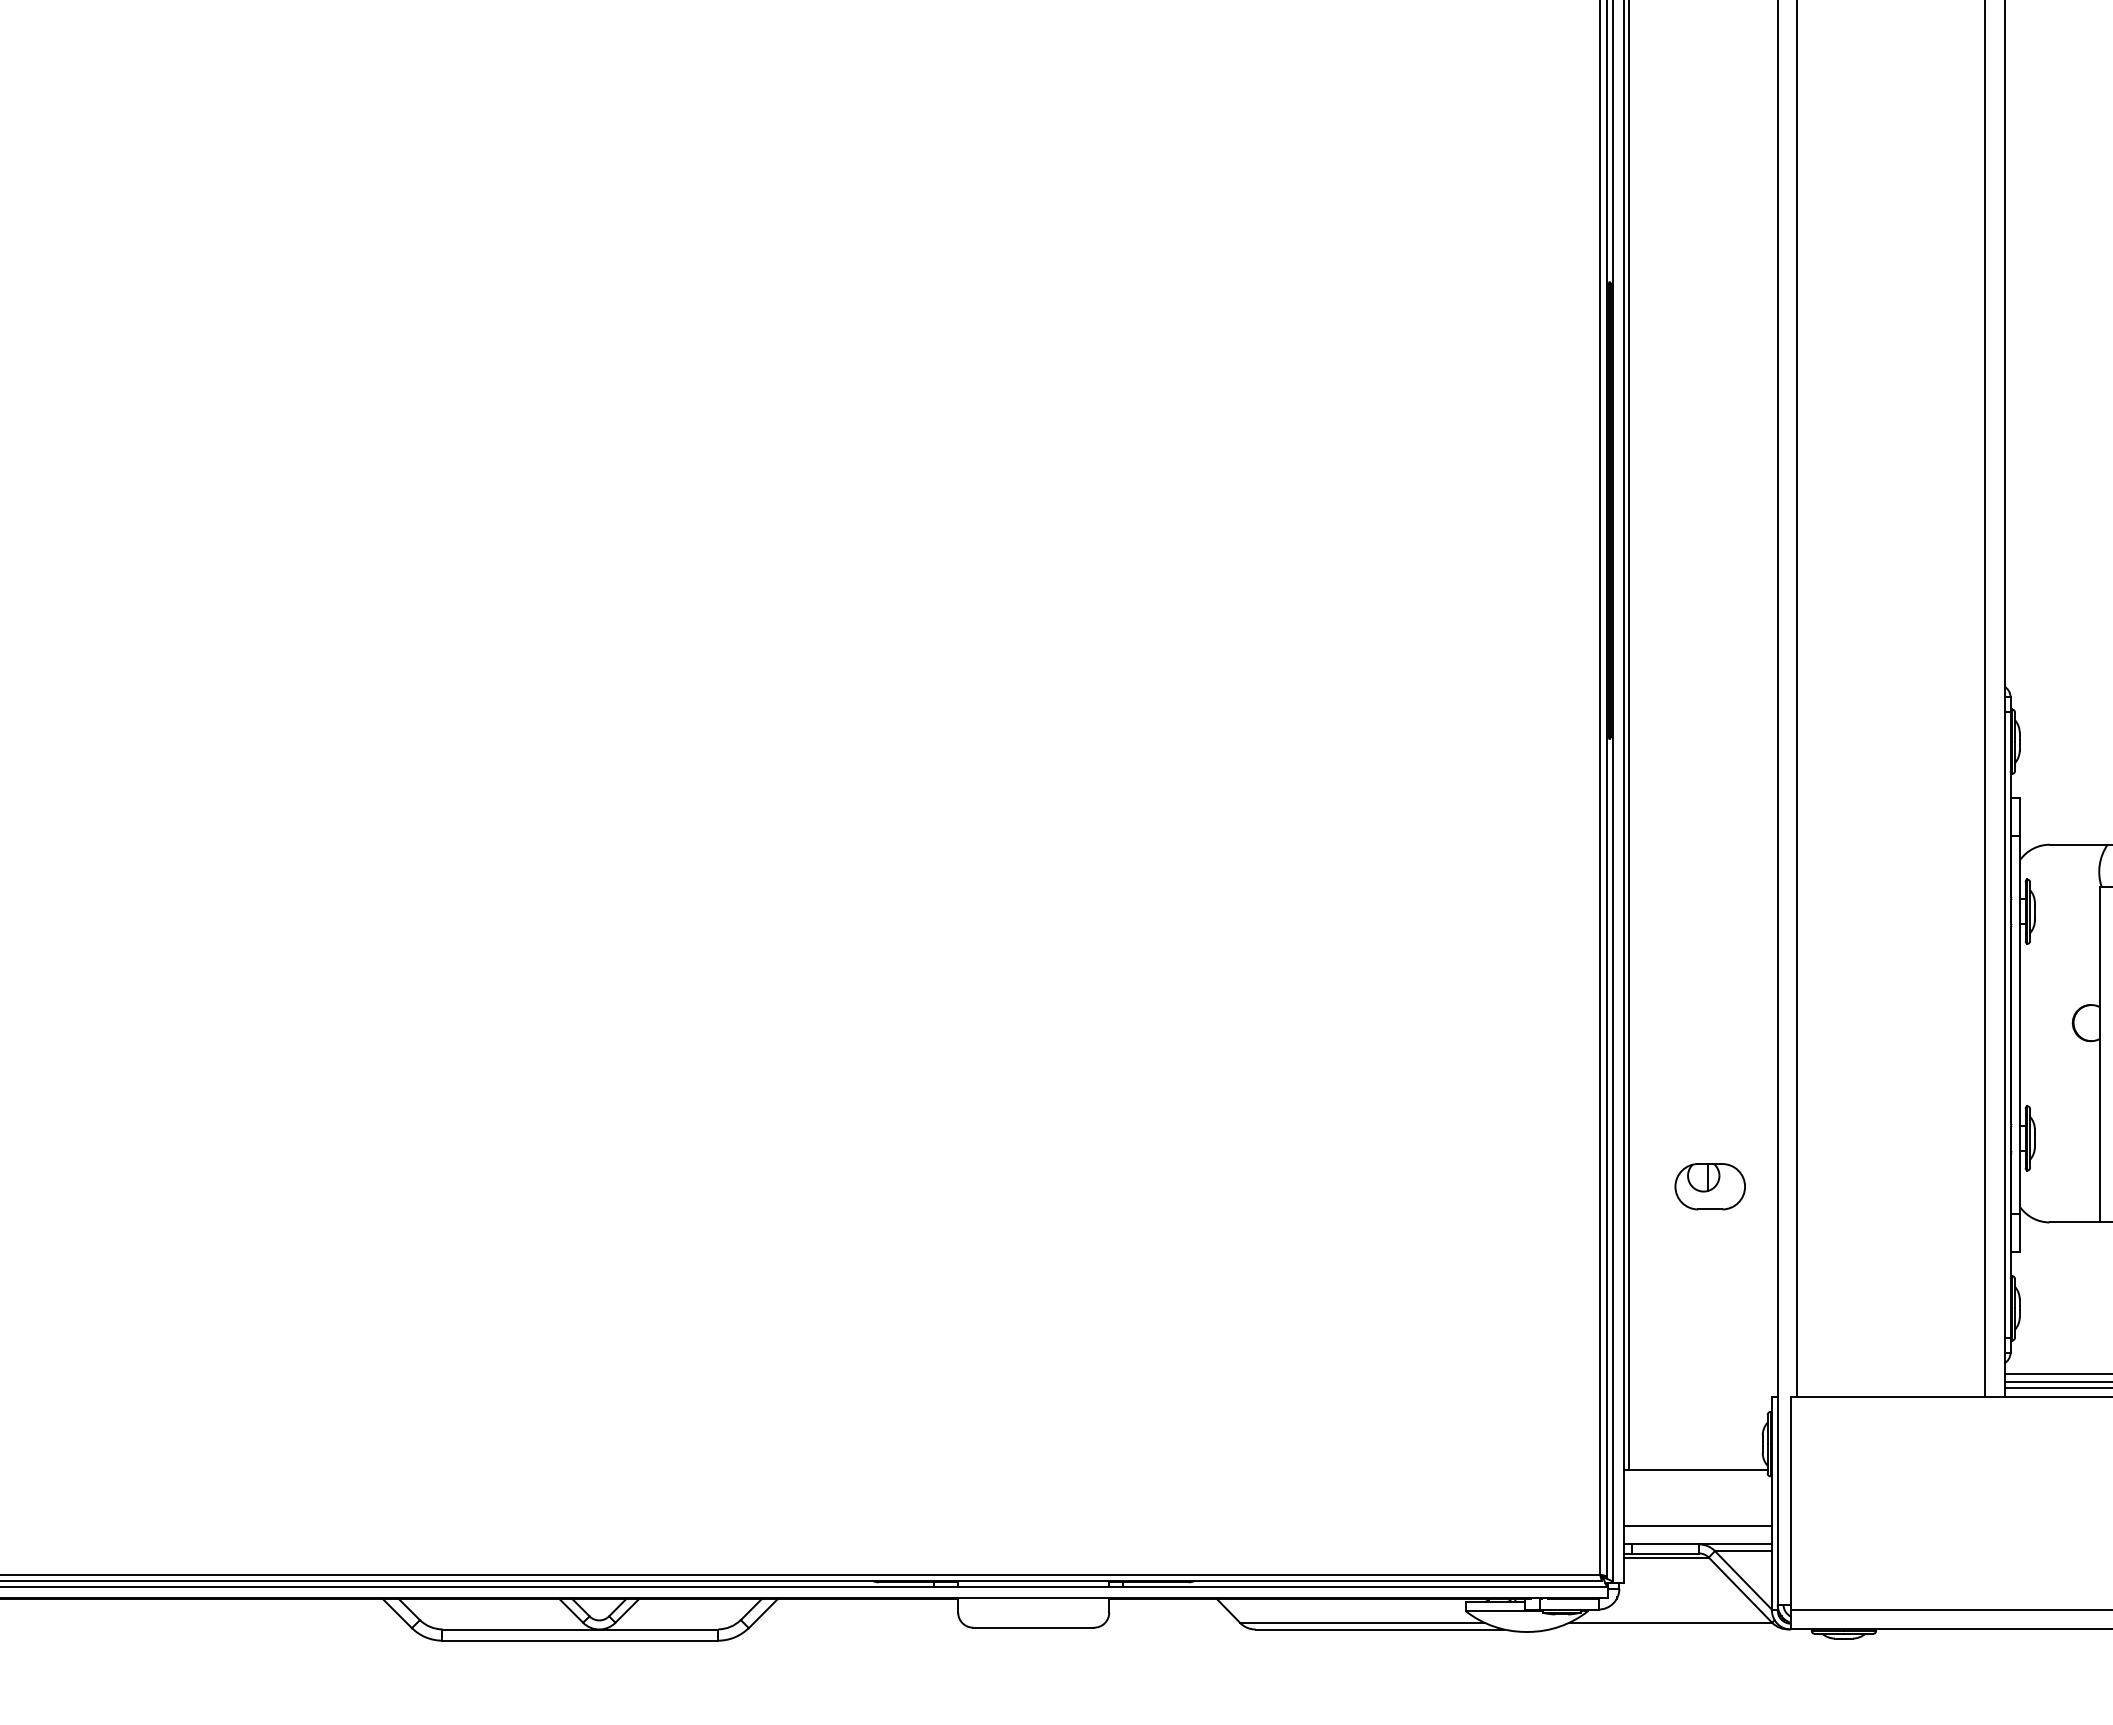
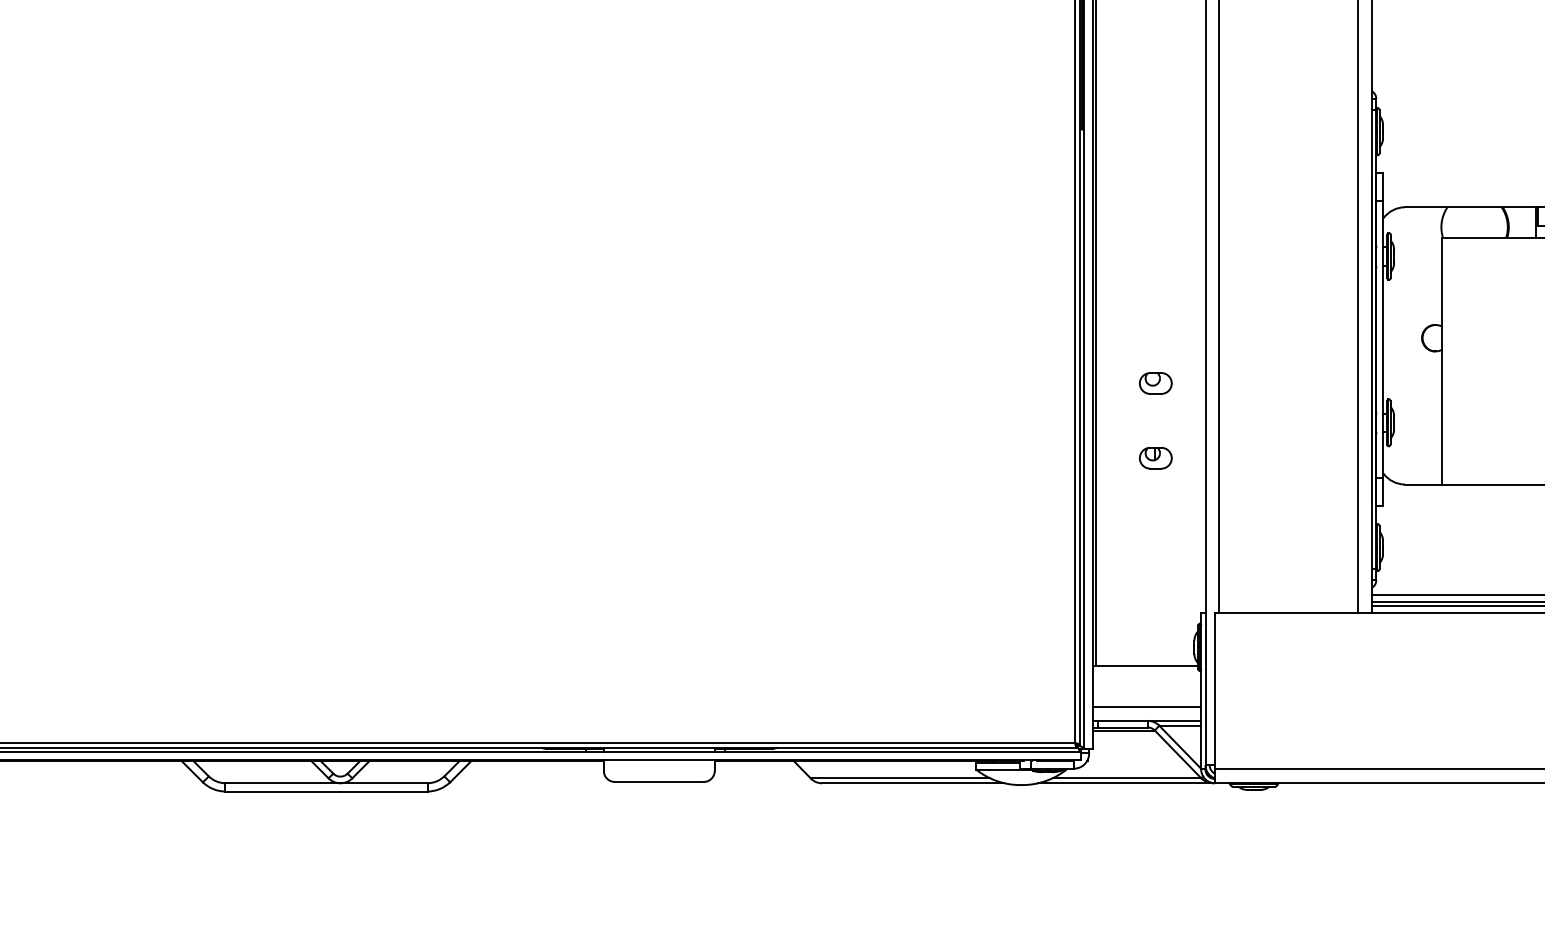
part: (1709, 1084) -> (1155, 383), added
part: (1709, 1186) -> (1155, 458), size x0.62
line: (1668, 1629) -> (1125, 783), added

